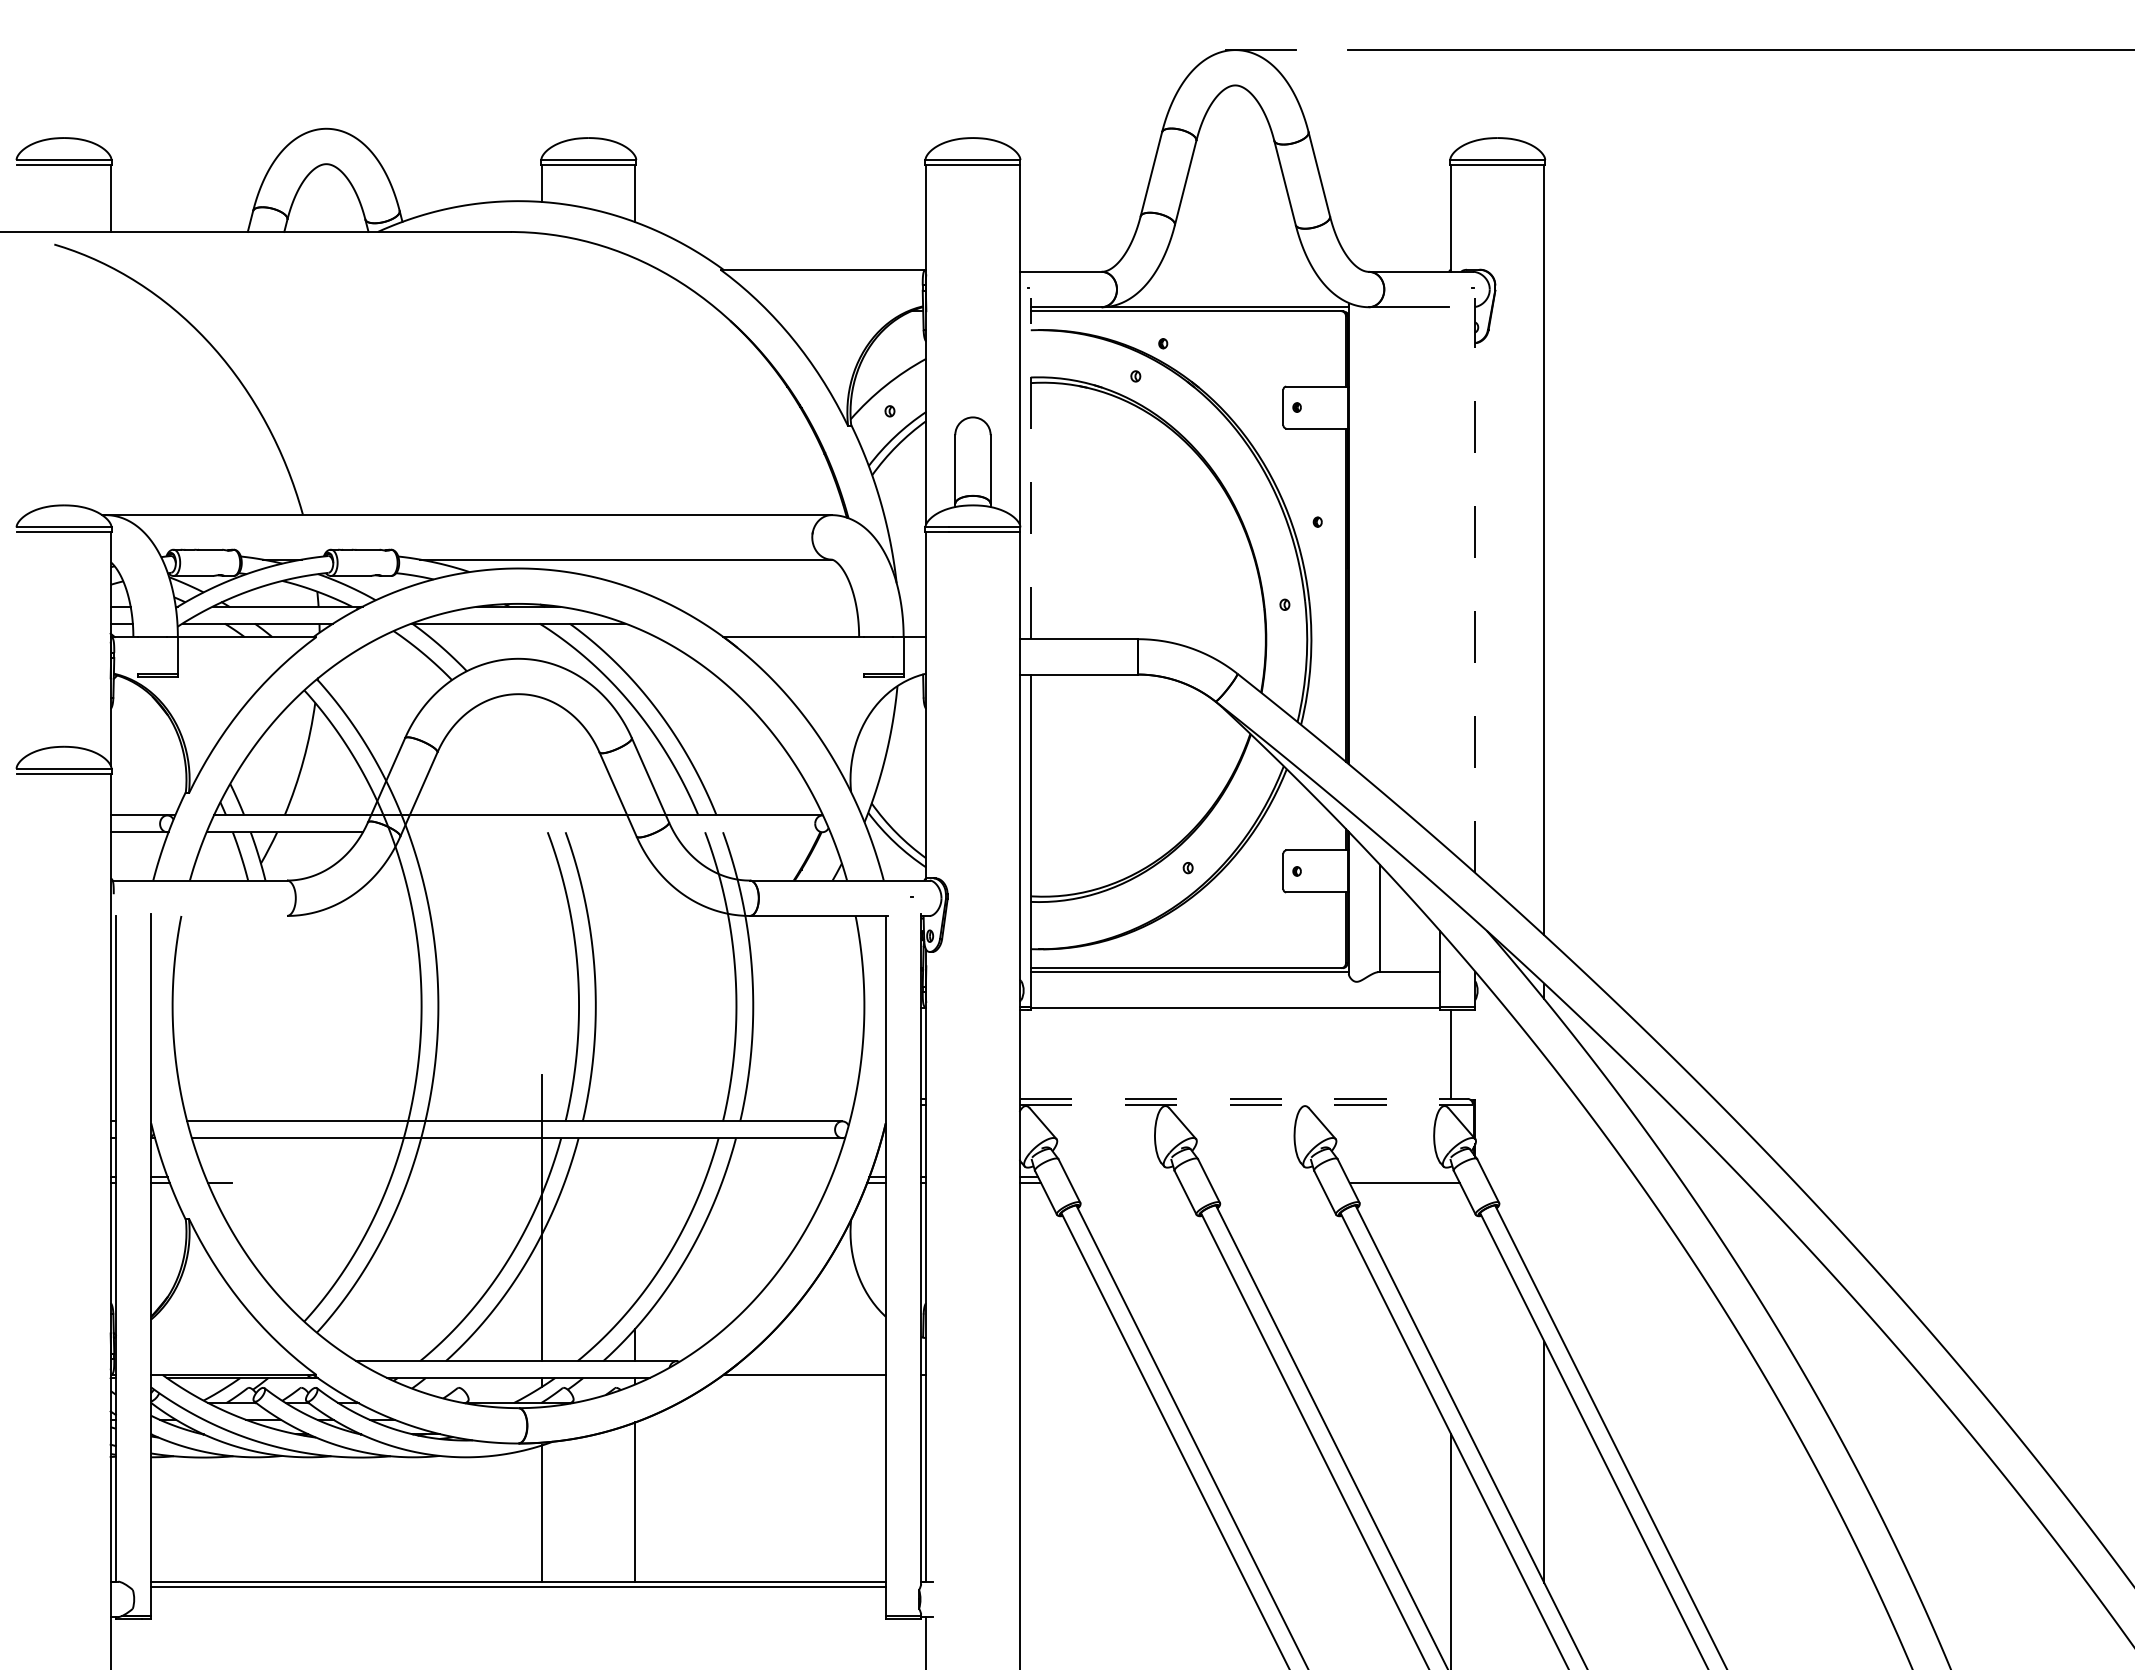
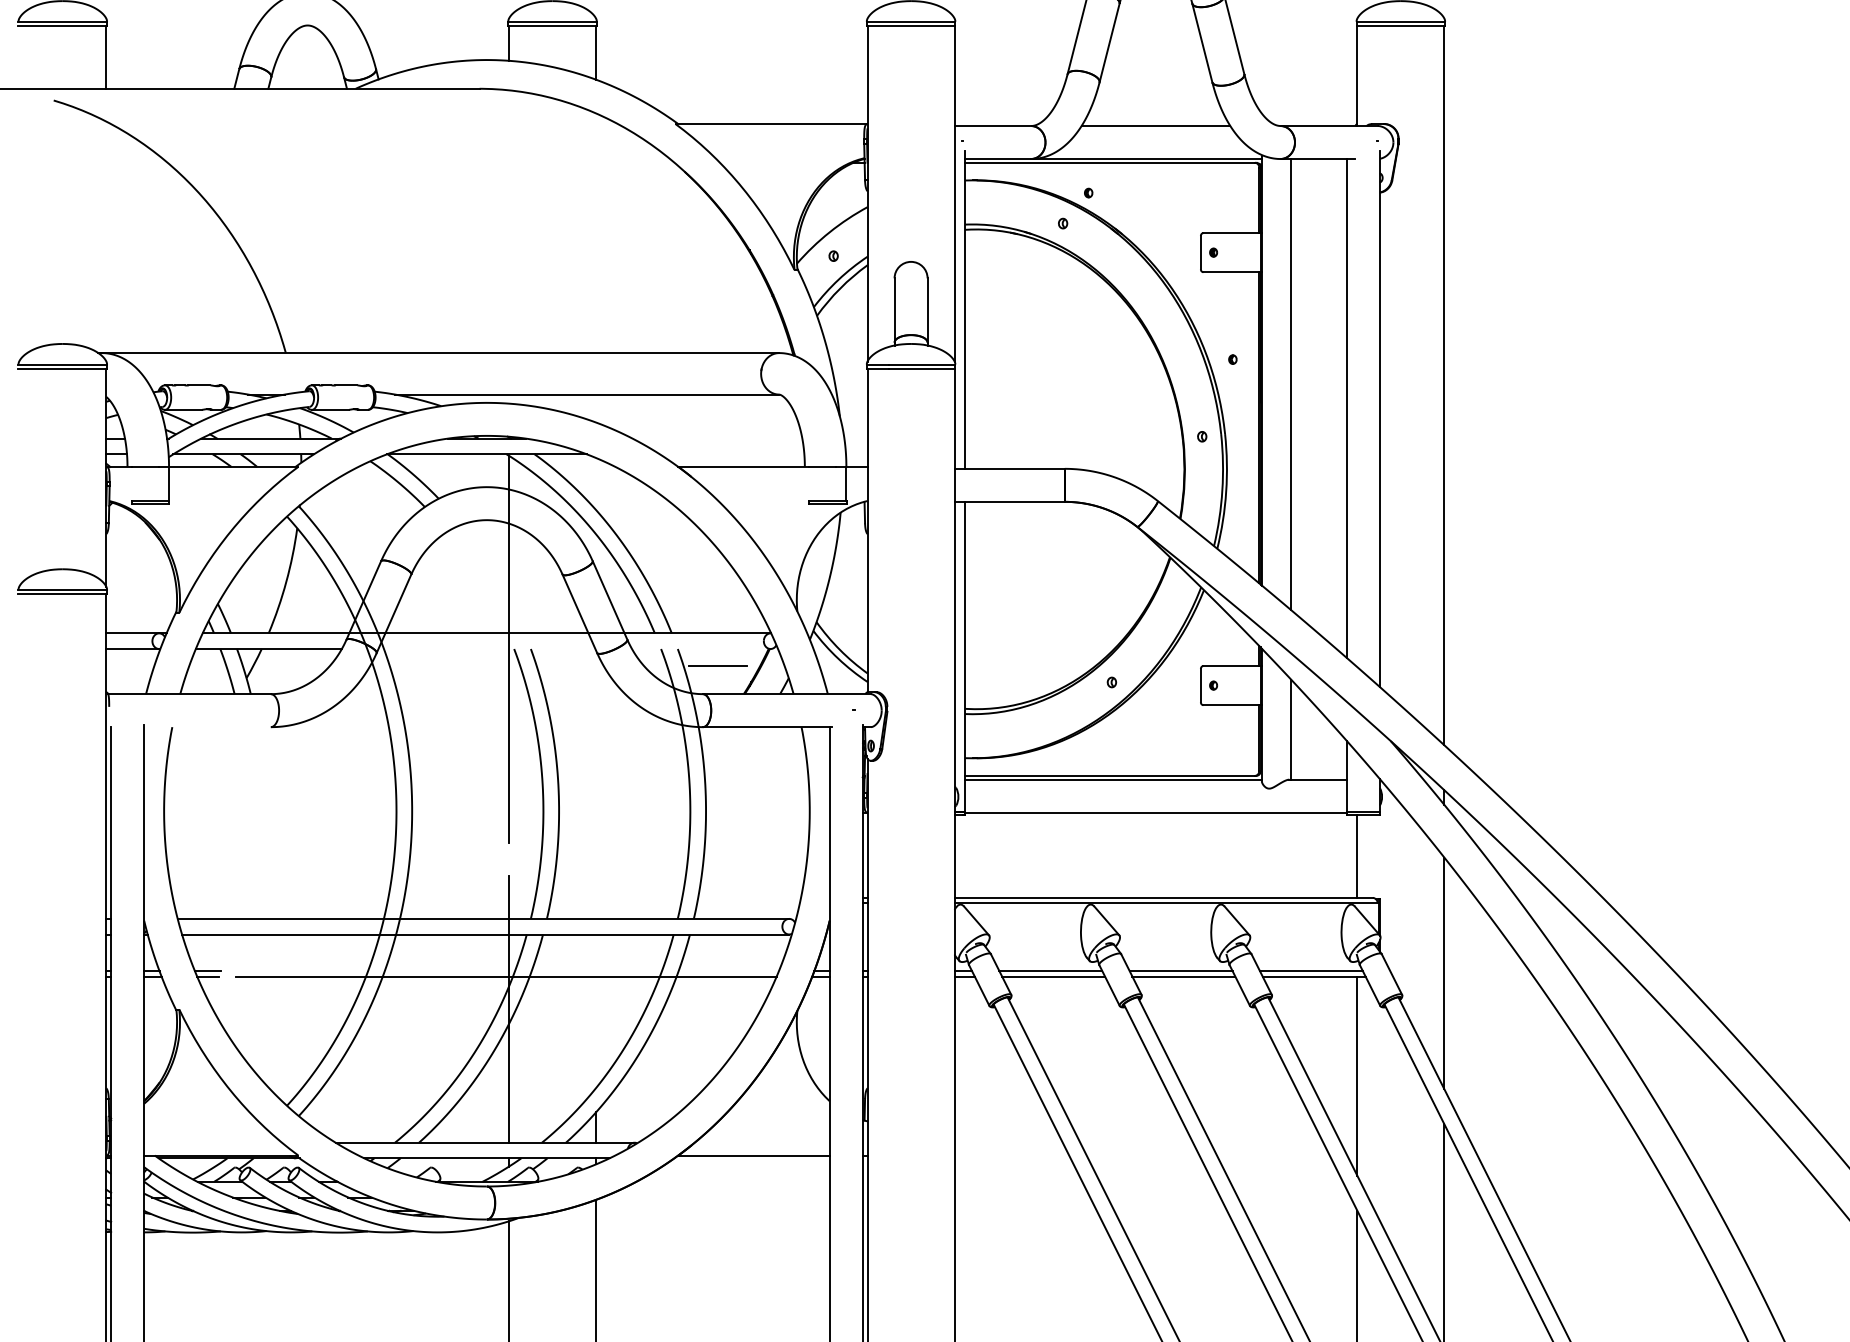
line: (1235, 271) -> (1156, 125), added
line: (1030, 468) -> (964, 309), dashed -> solid
line: (1380, 548) -> (1291, 384), added
line: (1439, 574) -> (1346, 408), added
line: (1475, 585) -> (1380, 418), dashed -> solid
line: (542, 832) -> (509, 649), added
line: (766, 850) -> (718, 666), added
line: (1244, 1098) -> (1164, 897), dashed -> solid
line: (1246, 1104) -> (1166, 903), dashed -> solid
line: (219, 1177) -> (207, 971), added
line: (1122, 1177) -> (1050, 971), added
line: (1262, 1177) -> (1181, 971), added
line: (1401, 1177) -> (1311, 971), added
line: (1544, 1179) -> (1444, 973), added
line: (538, 1183) -> (505, 976), added
line: (1125, 1183) -> (1053, 976), added
line: (1265, 1183) -> (1184, 976), added
line: (1451, 1289) -> (1357, 1075), added

